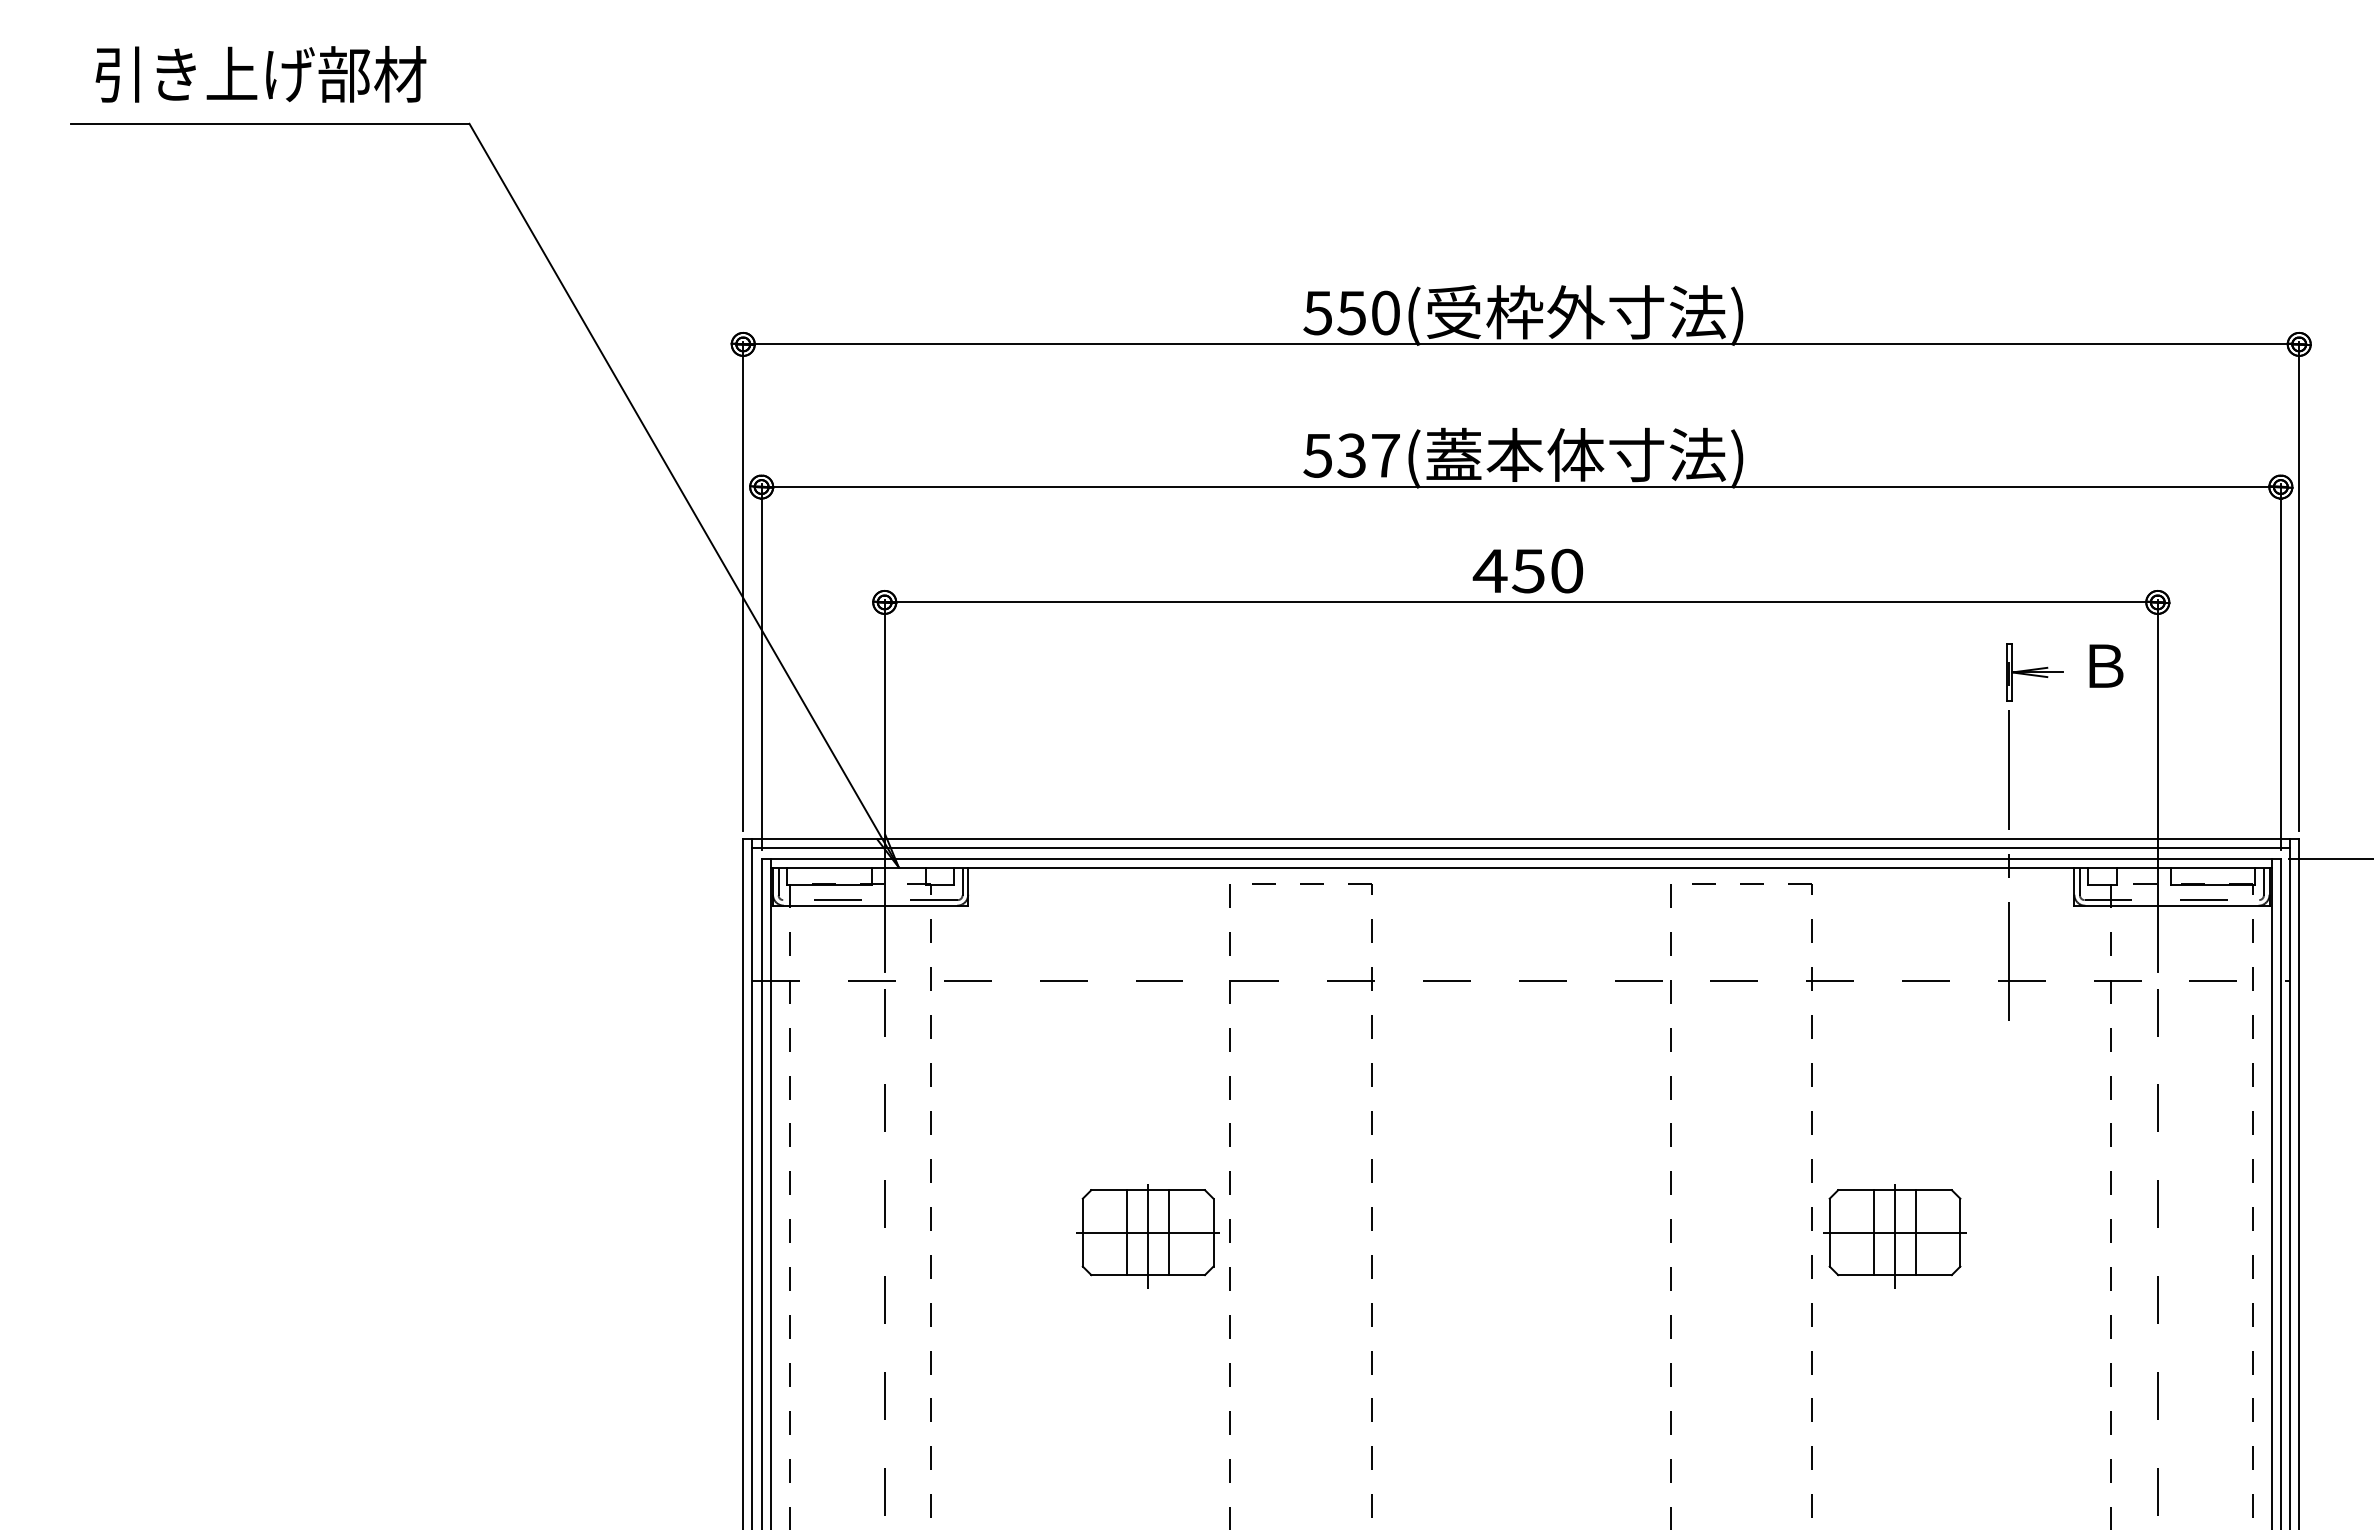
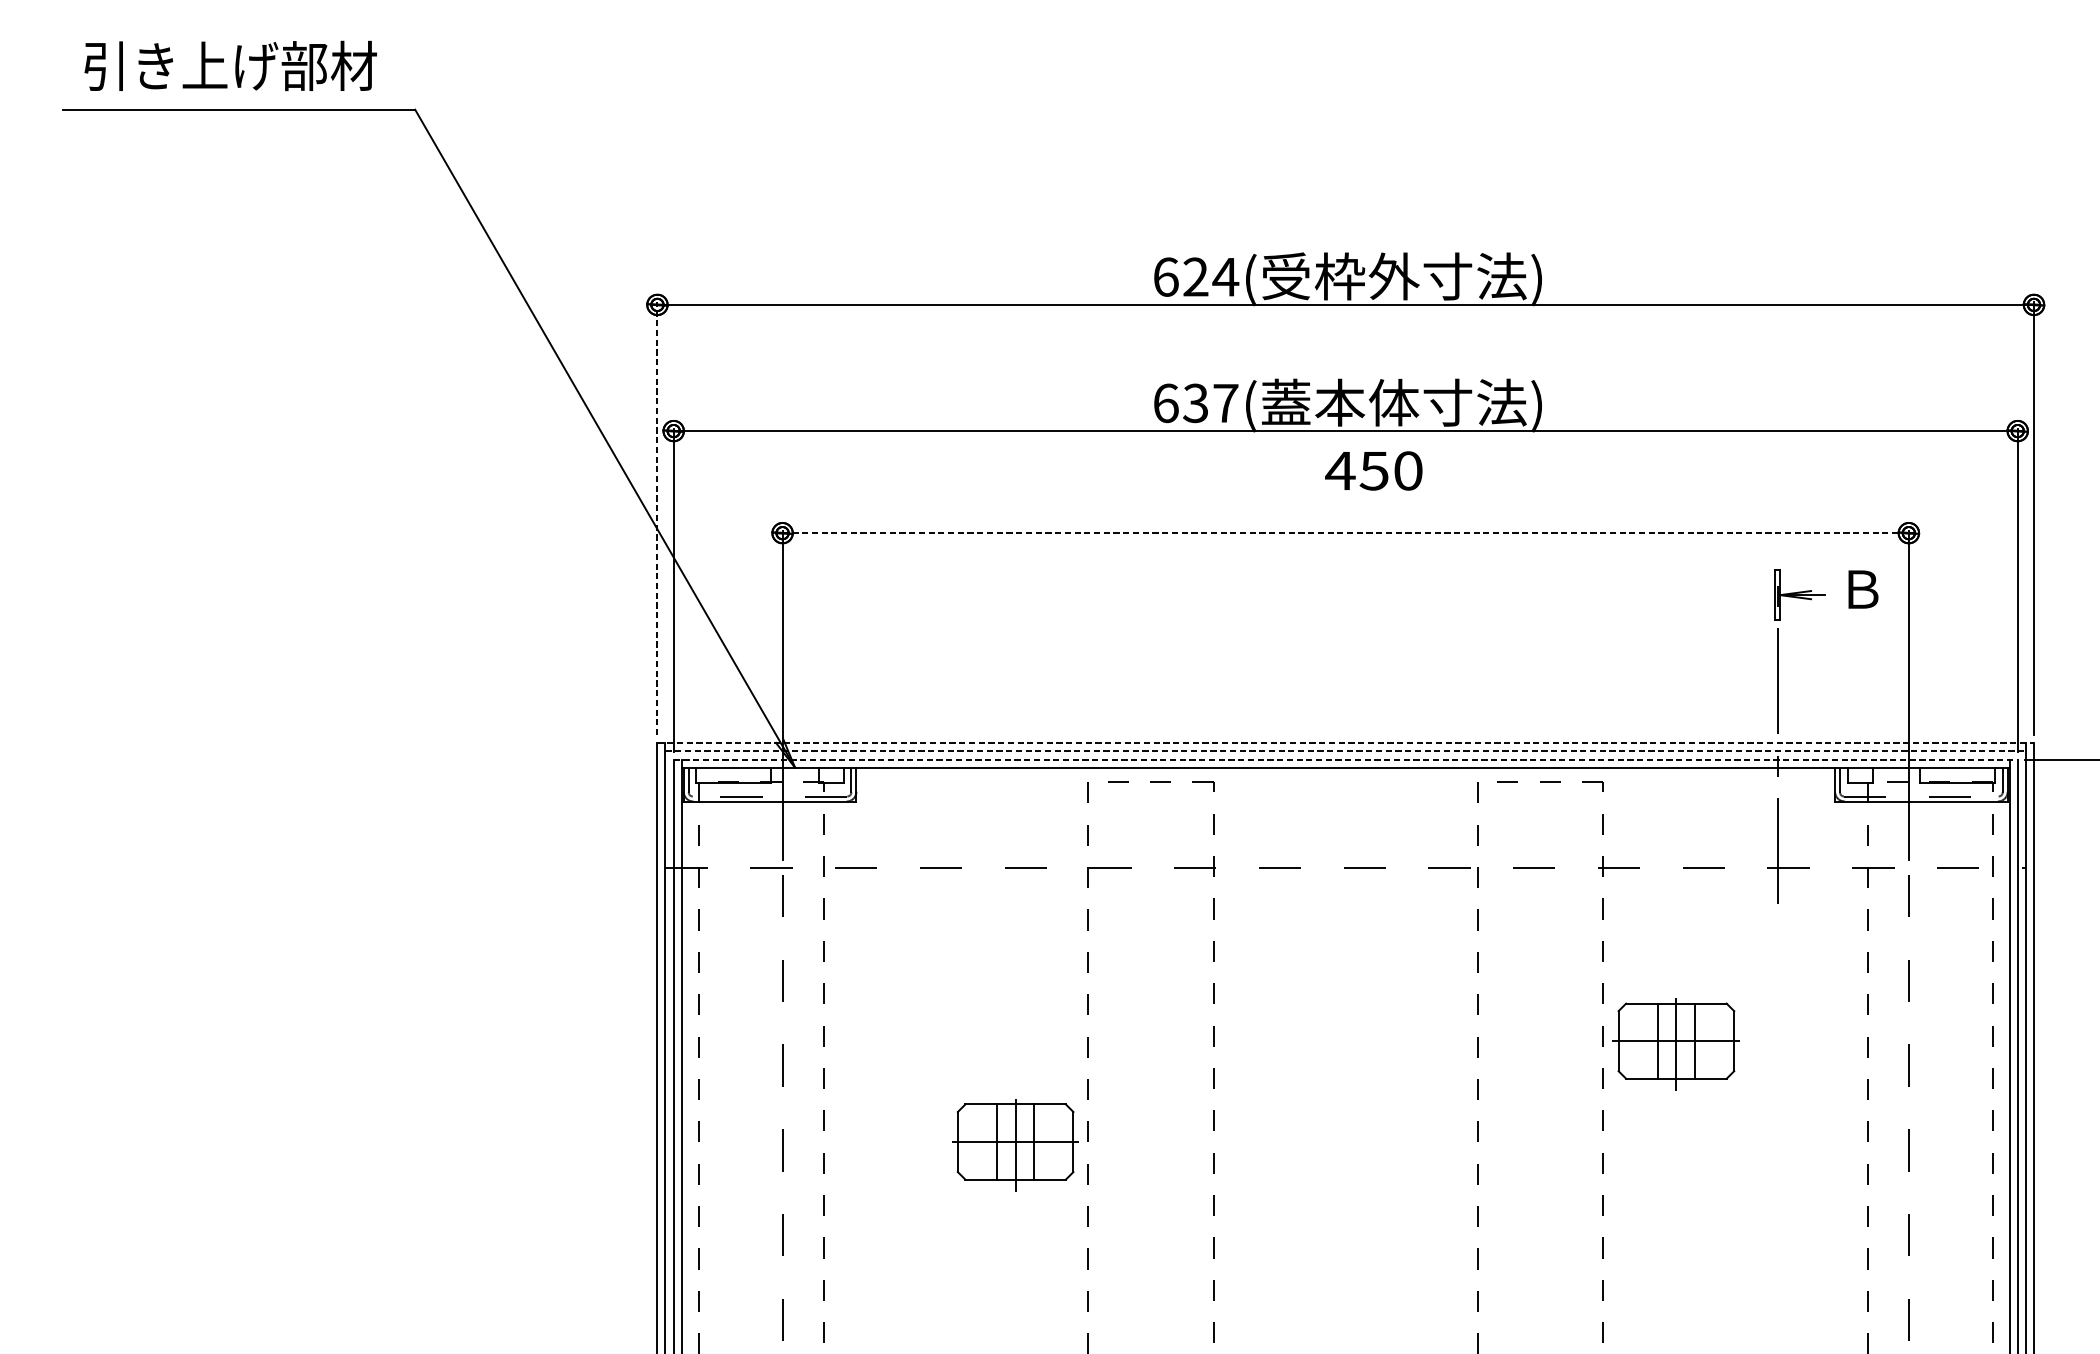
text: (1351, 312) -> (1195, 276), 550( -> 624(
text: (1317, 455) -> (1165, 403), 537( -> 637(
text: (1527, 570) -> (1373, 470), moved
line: (743, 586) -> (657, 519), solid -> dashed
line: (1521, 602) -> (1345, 533), solid -> dashed
line: (1521, 839) -> (1345, 742), solid -> dashed
line: (1521, 848) -> (1345, 750), solid -> dashed
line: (1521, 858) -> (1345, 759), solid -> dashed
part: (1147, 1236) -> (1015, 1145), moved
part: (1894, 1236) -> (1675, 1044), moved

